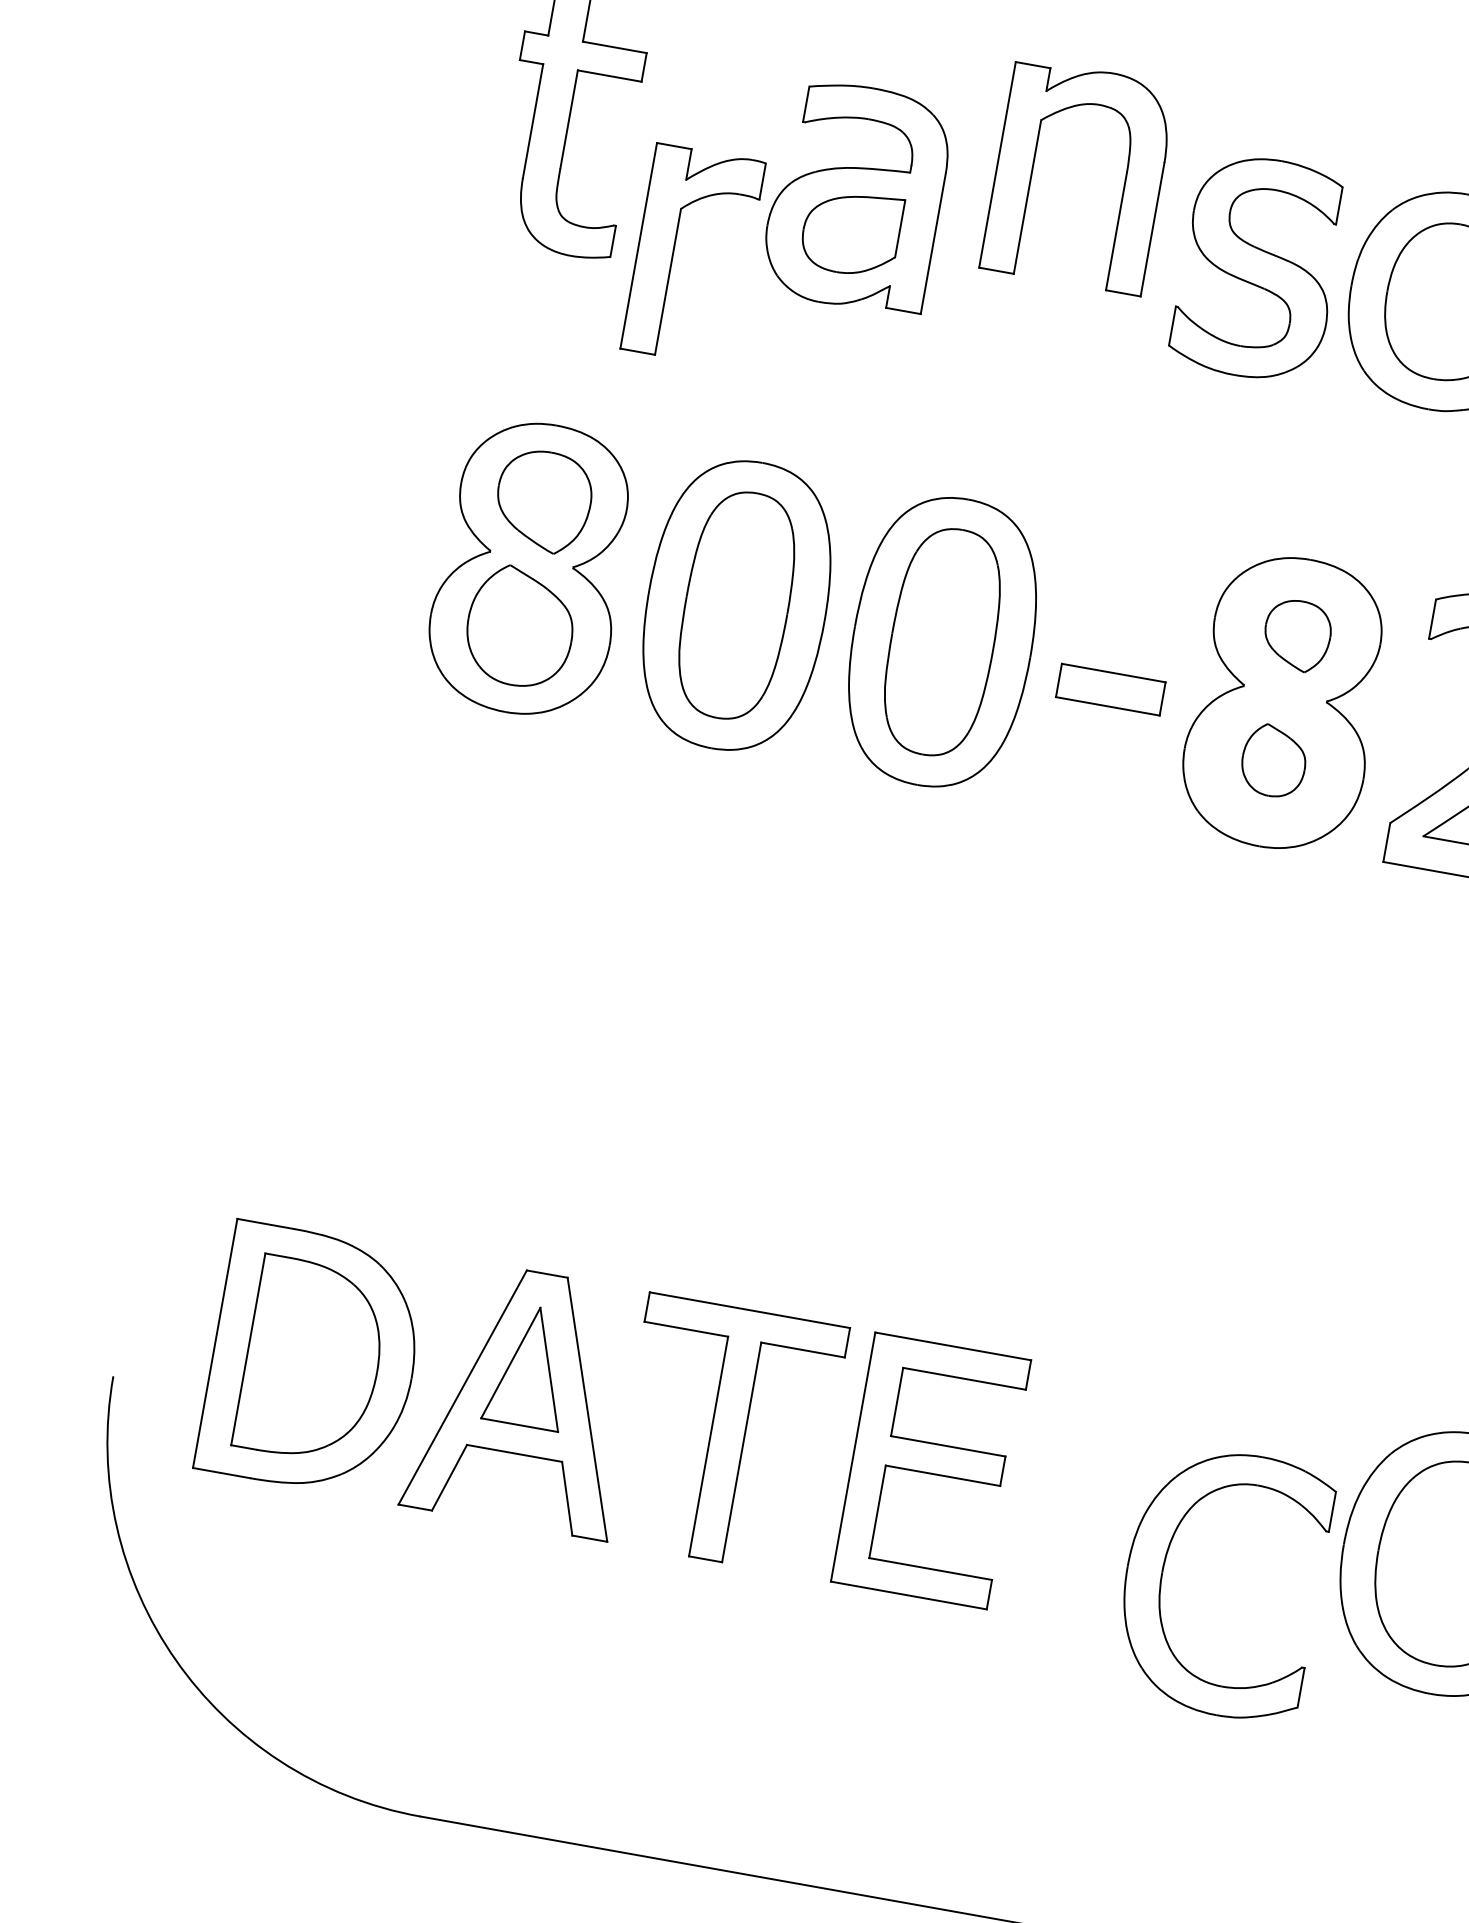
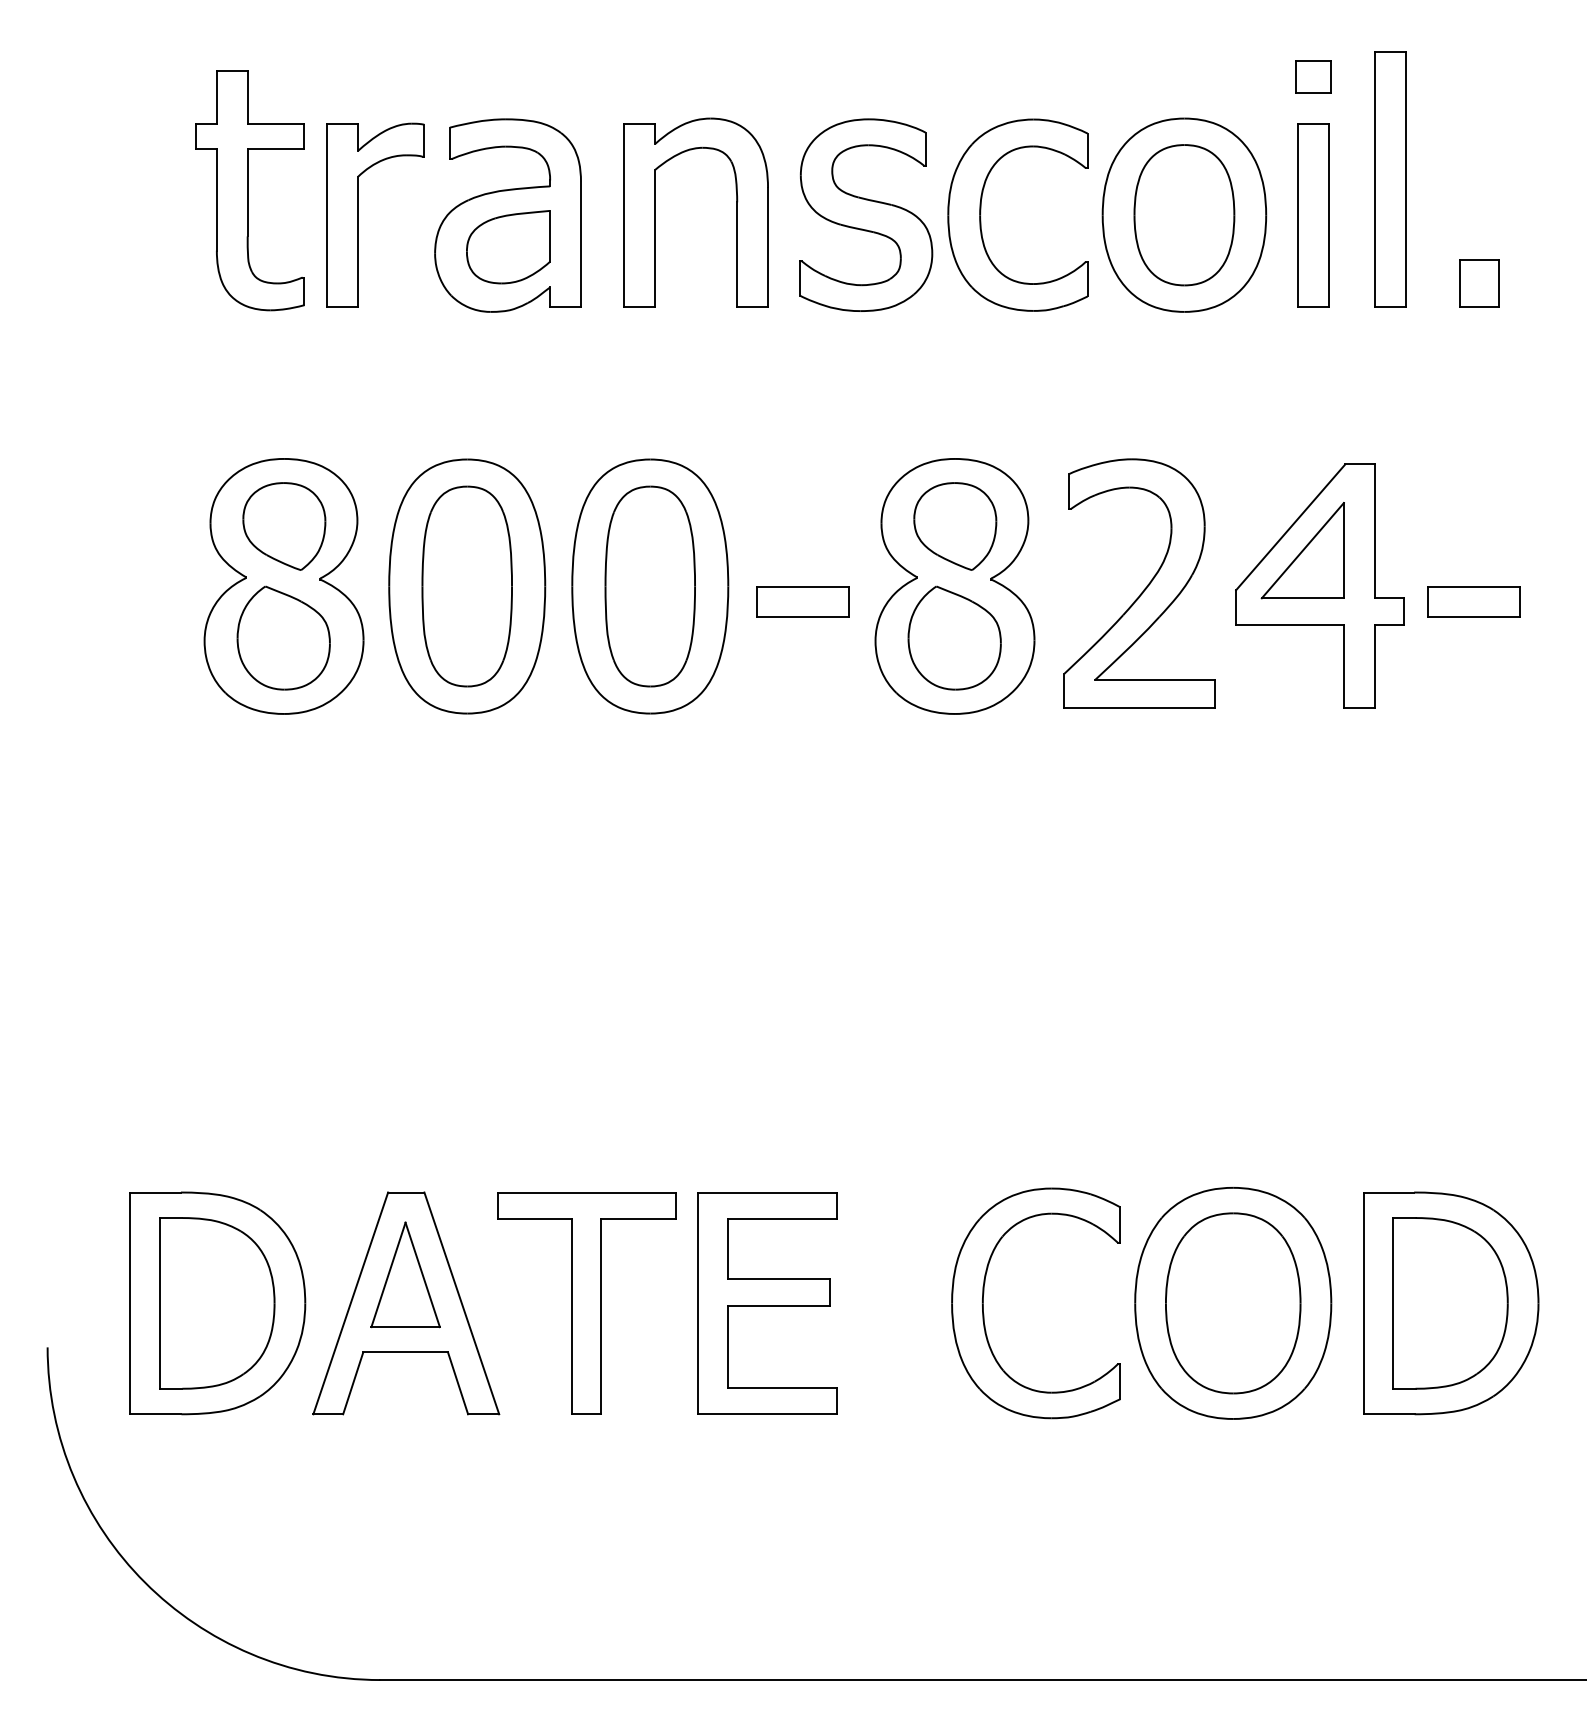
part: (1033, 168) -> (655, 212), moved
part: (674, 251) -> (358, 214), moved
part: (1297, 635) -> (955, 526), size x1.43
part: (1274, 760) -> (954, 637), size x1.67
part: (1166, 1561) -> (984, 1293), moved

